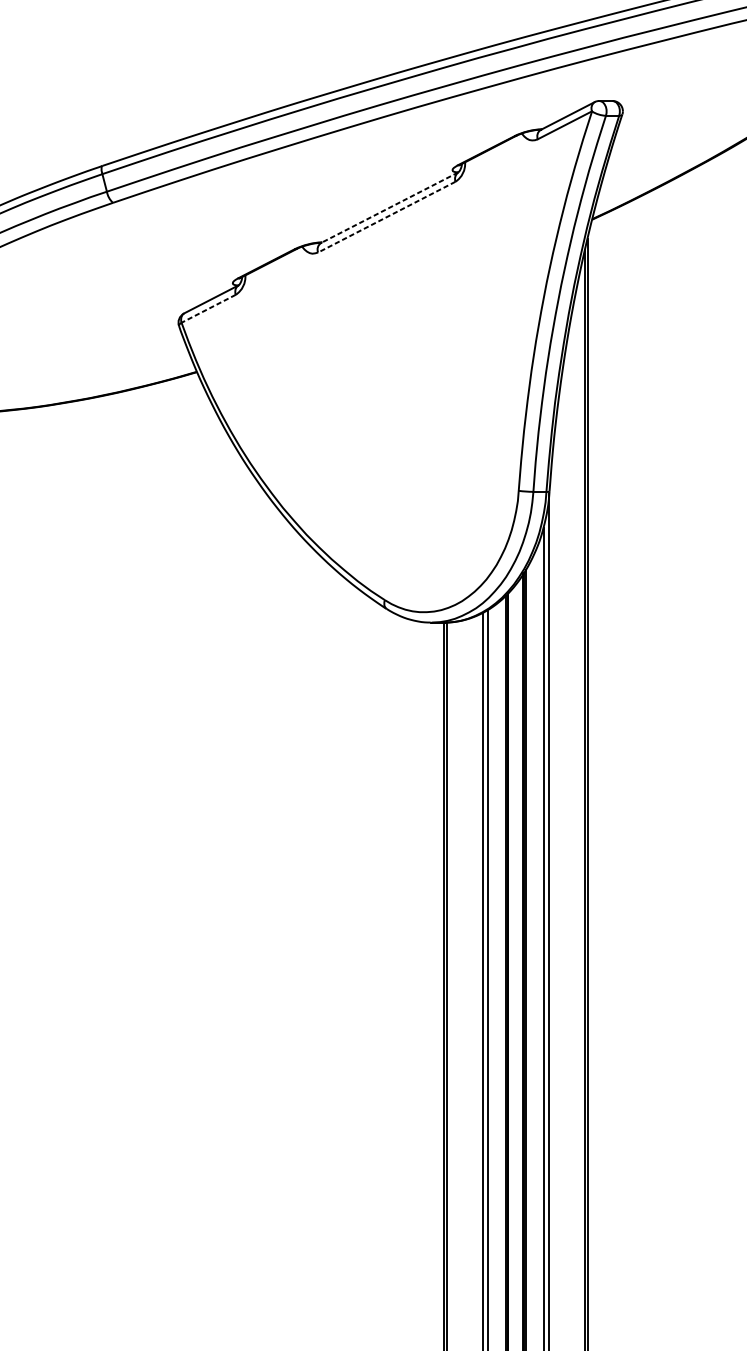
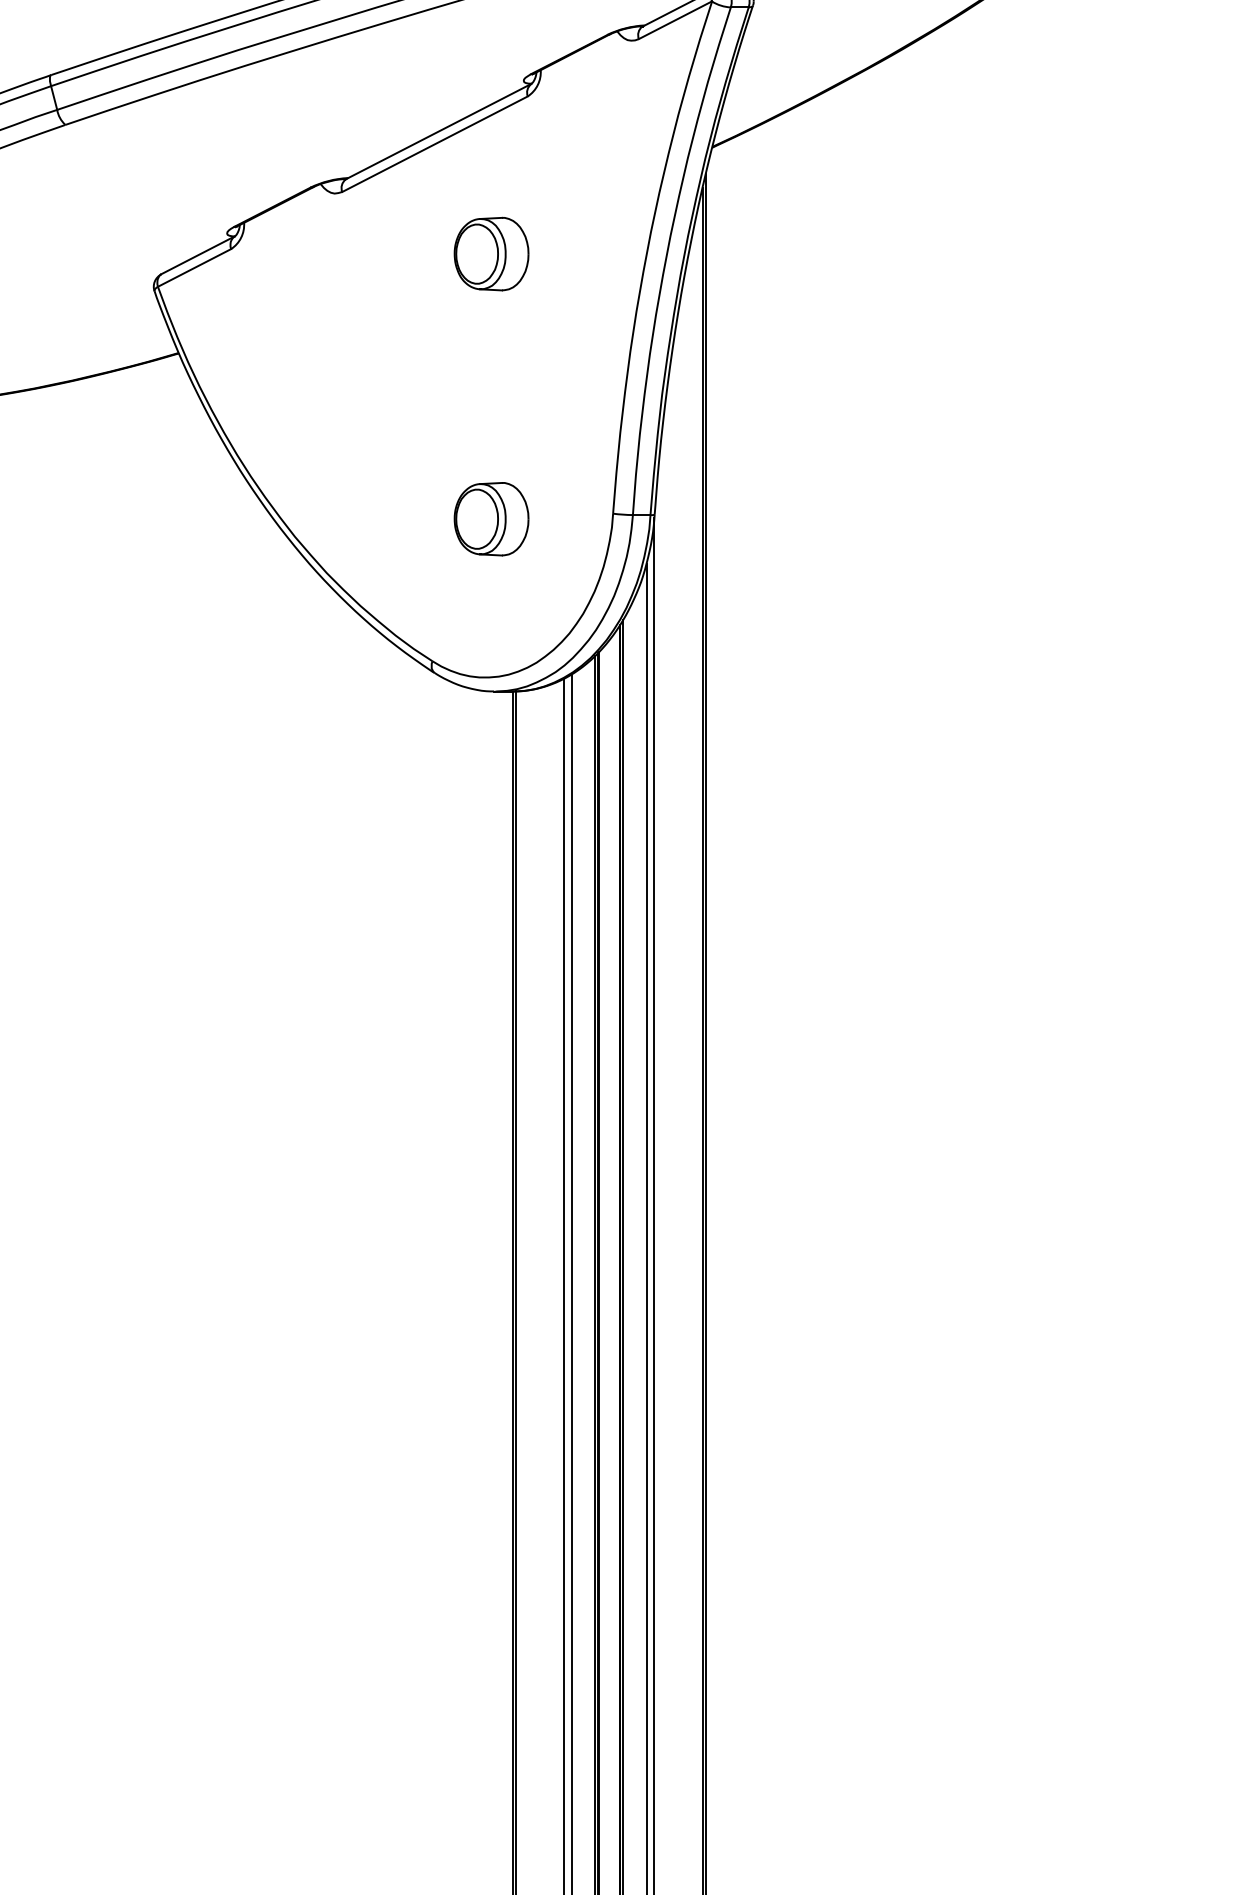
line: (389, 207) -> (438, 131), dashed -> solid
line: (386, 217) -> (434, 144), dashed -> solid
part: (428, 298) -> (491, 253), added
line: (208, 309) -> (194, 268), dashed -> solid
part: (428, 495) -> (491, 519), added

